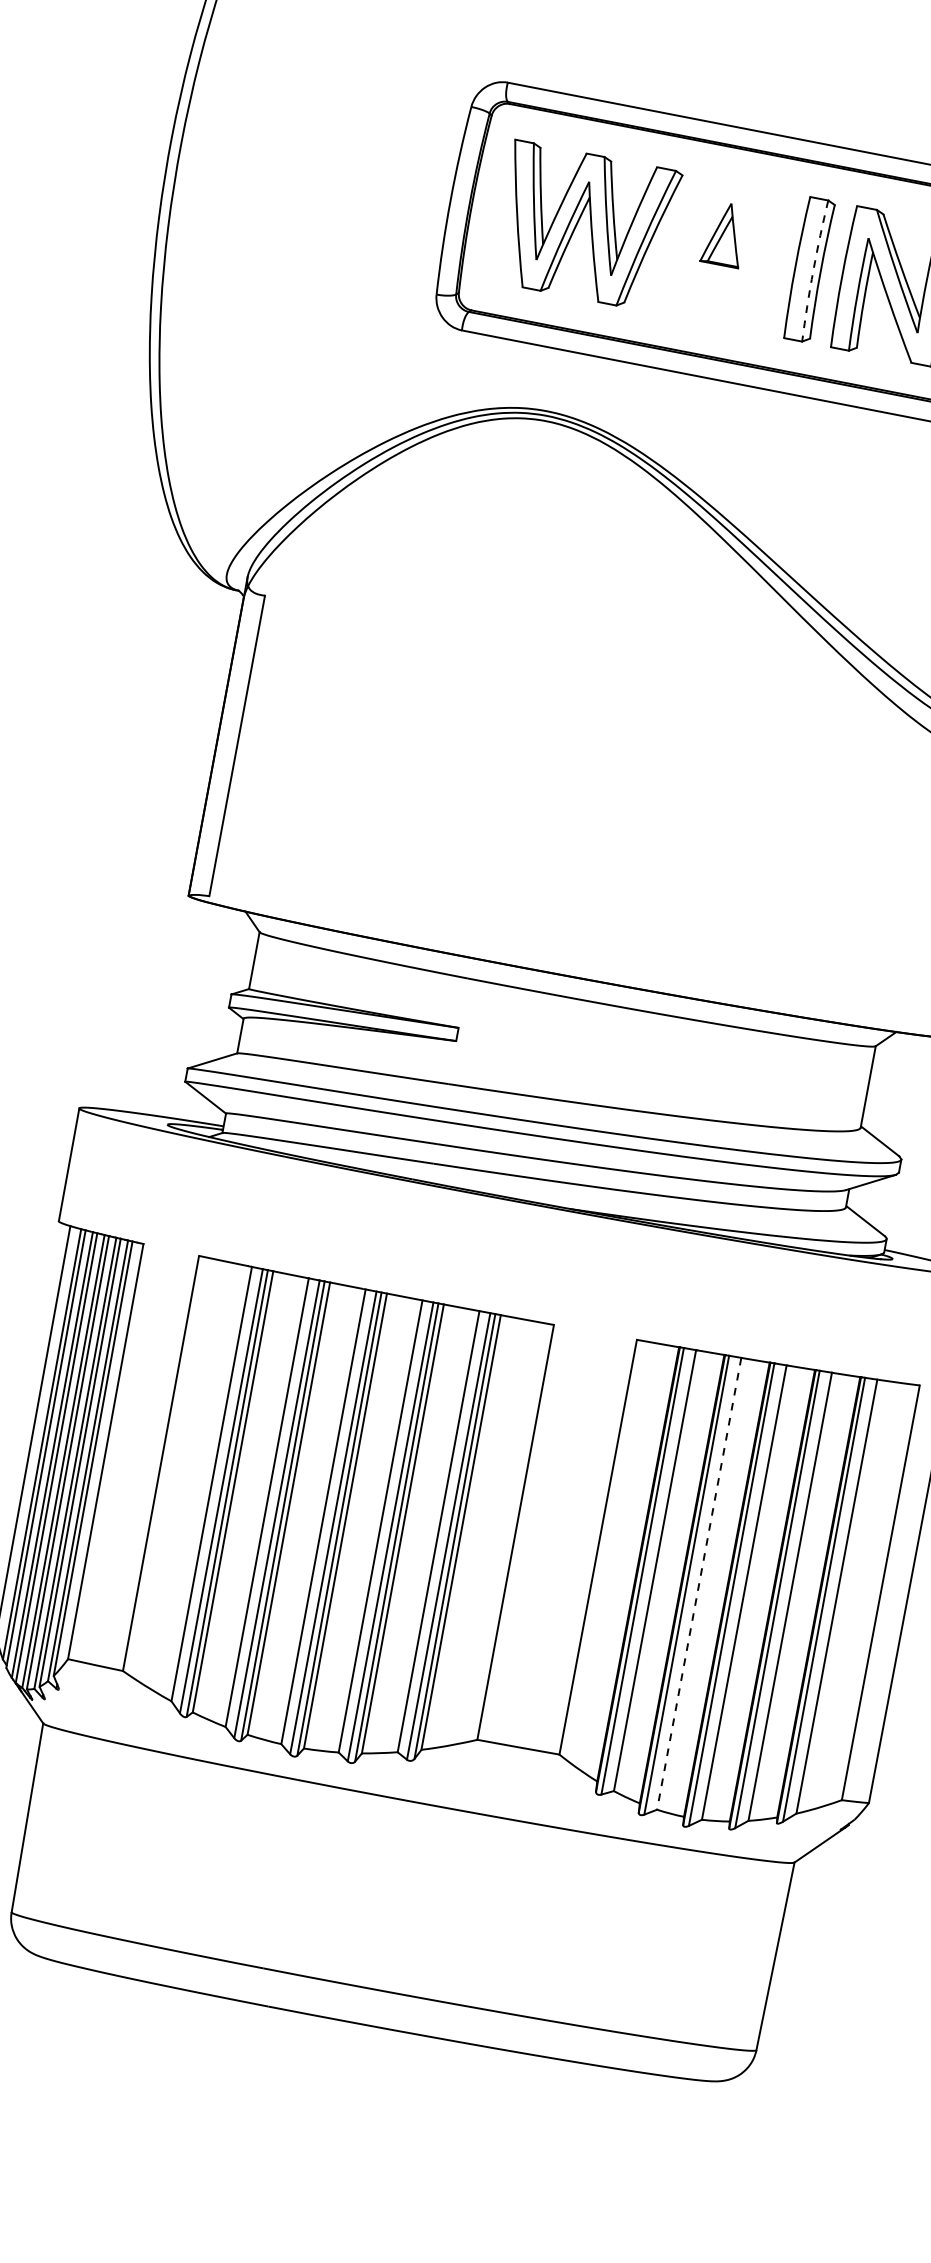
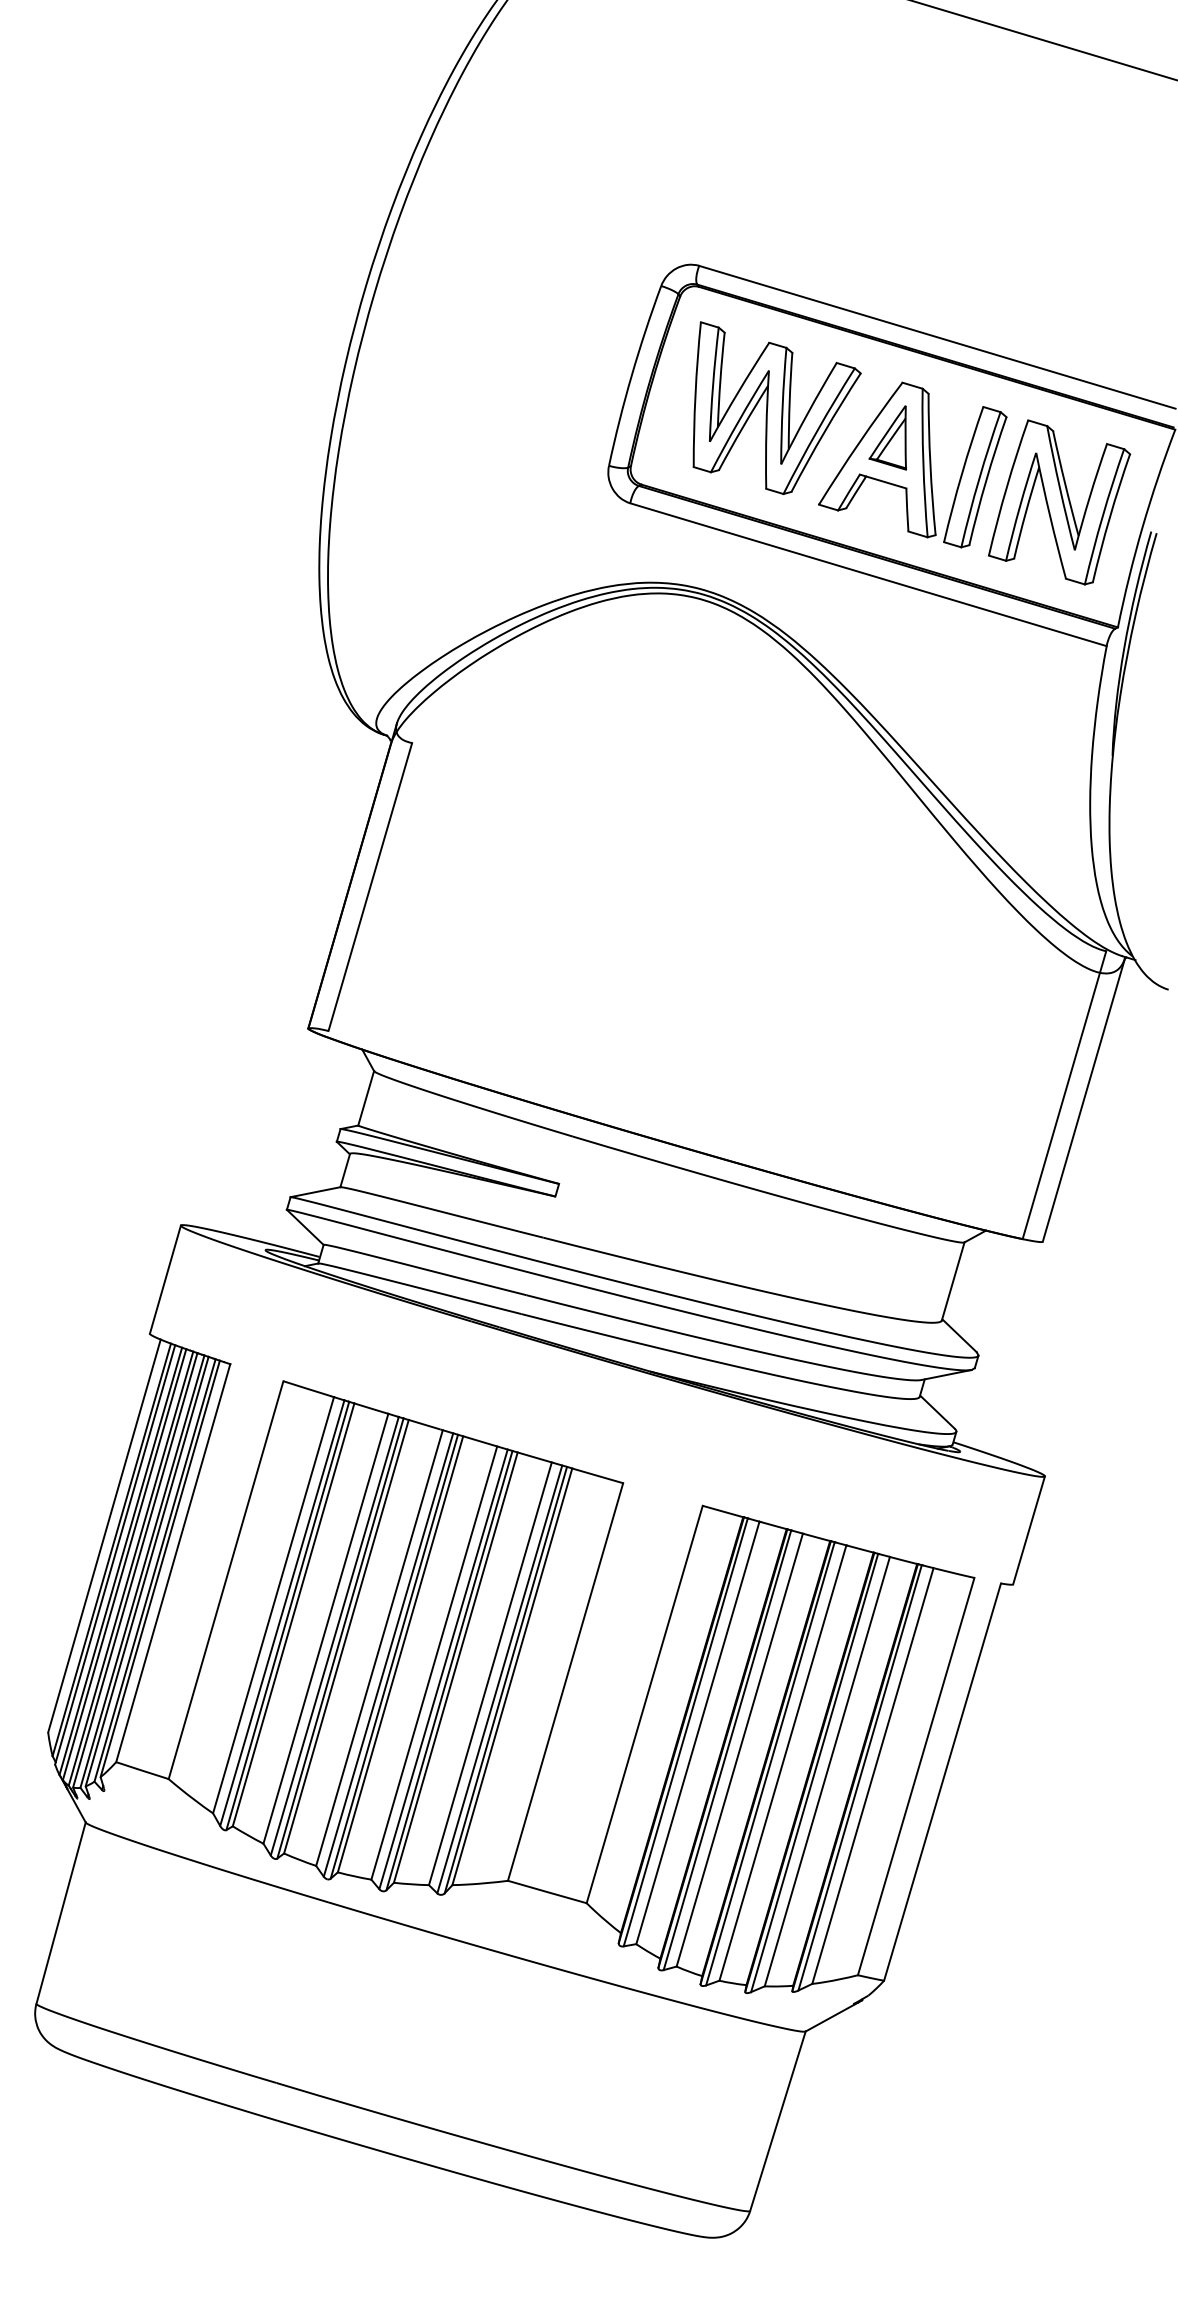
part: (708, 261) -> (877, 459), added
arc: (813, 270) -> (979, 479), dashed -> solid
line: (698, 1584) -> (739, 1750), dashed -> solid

